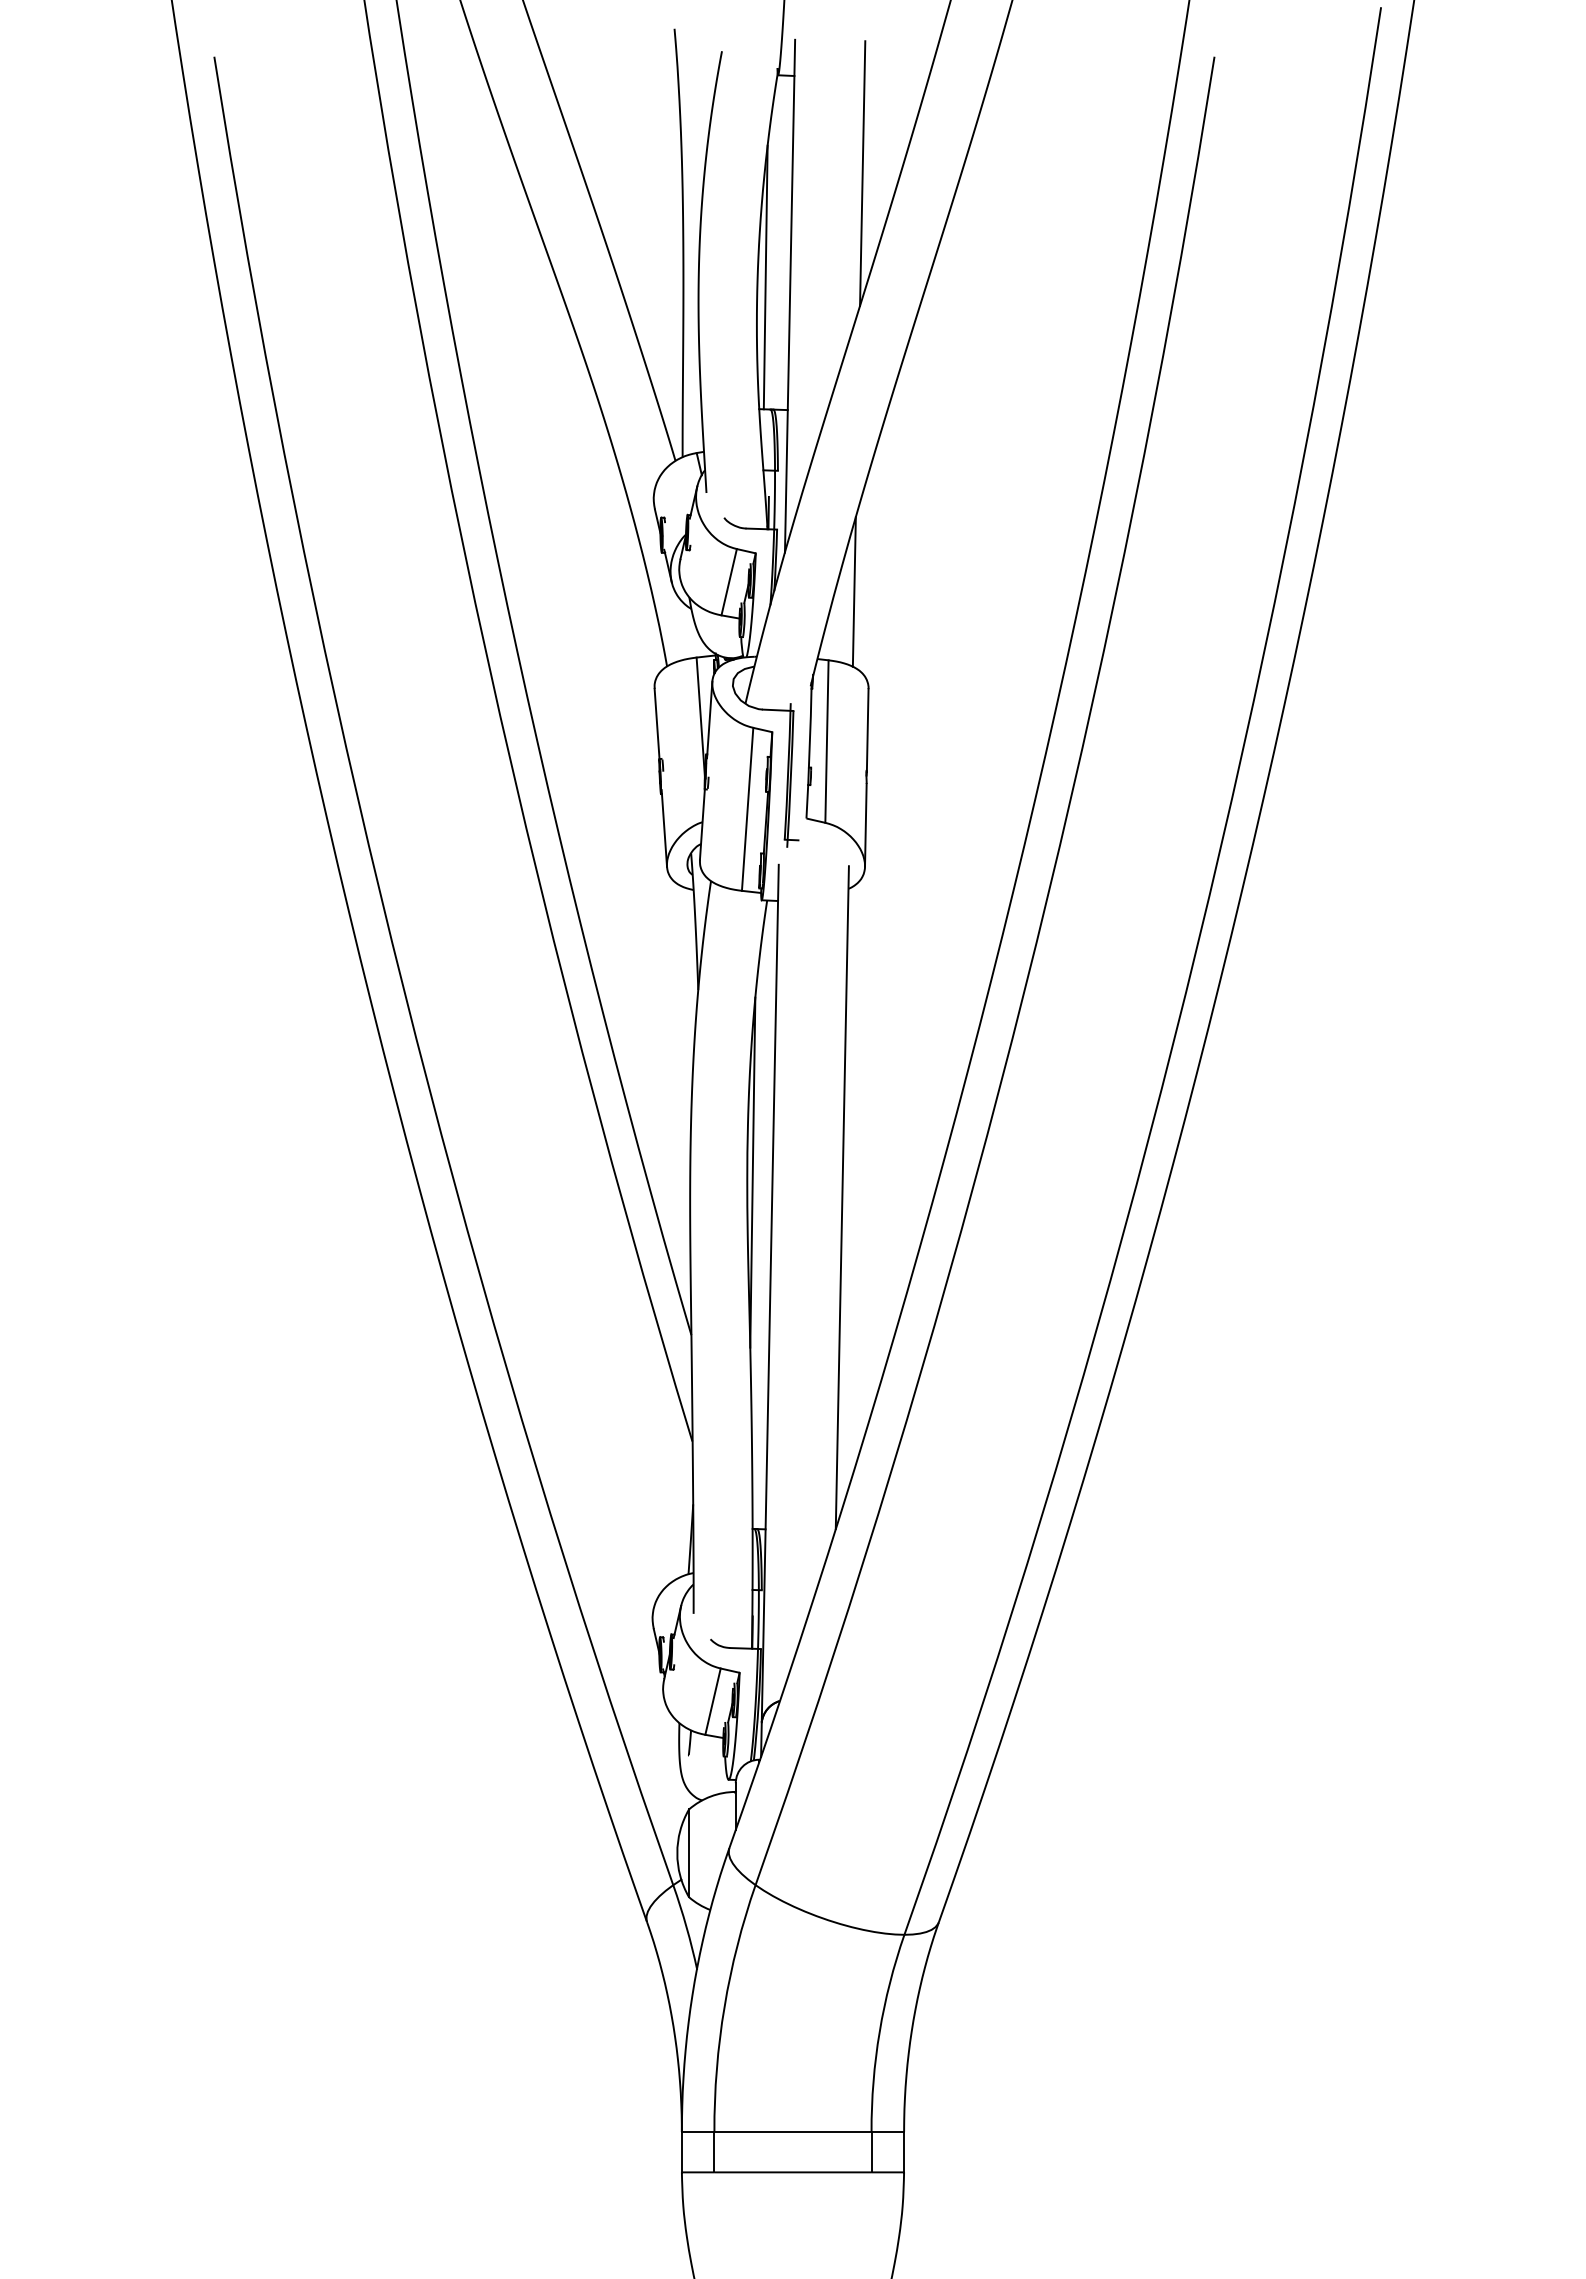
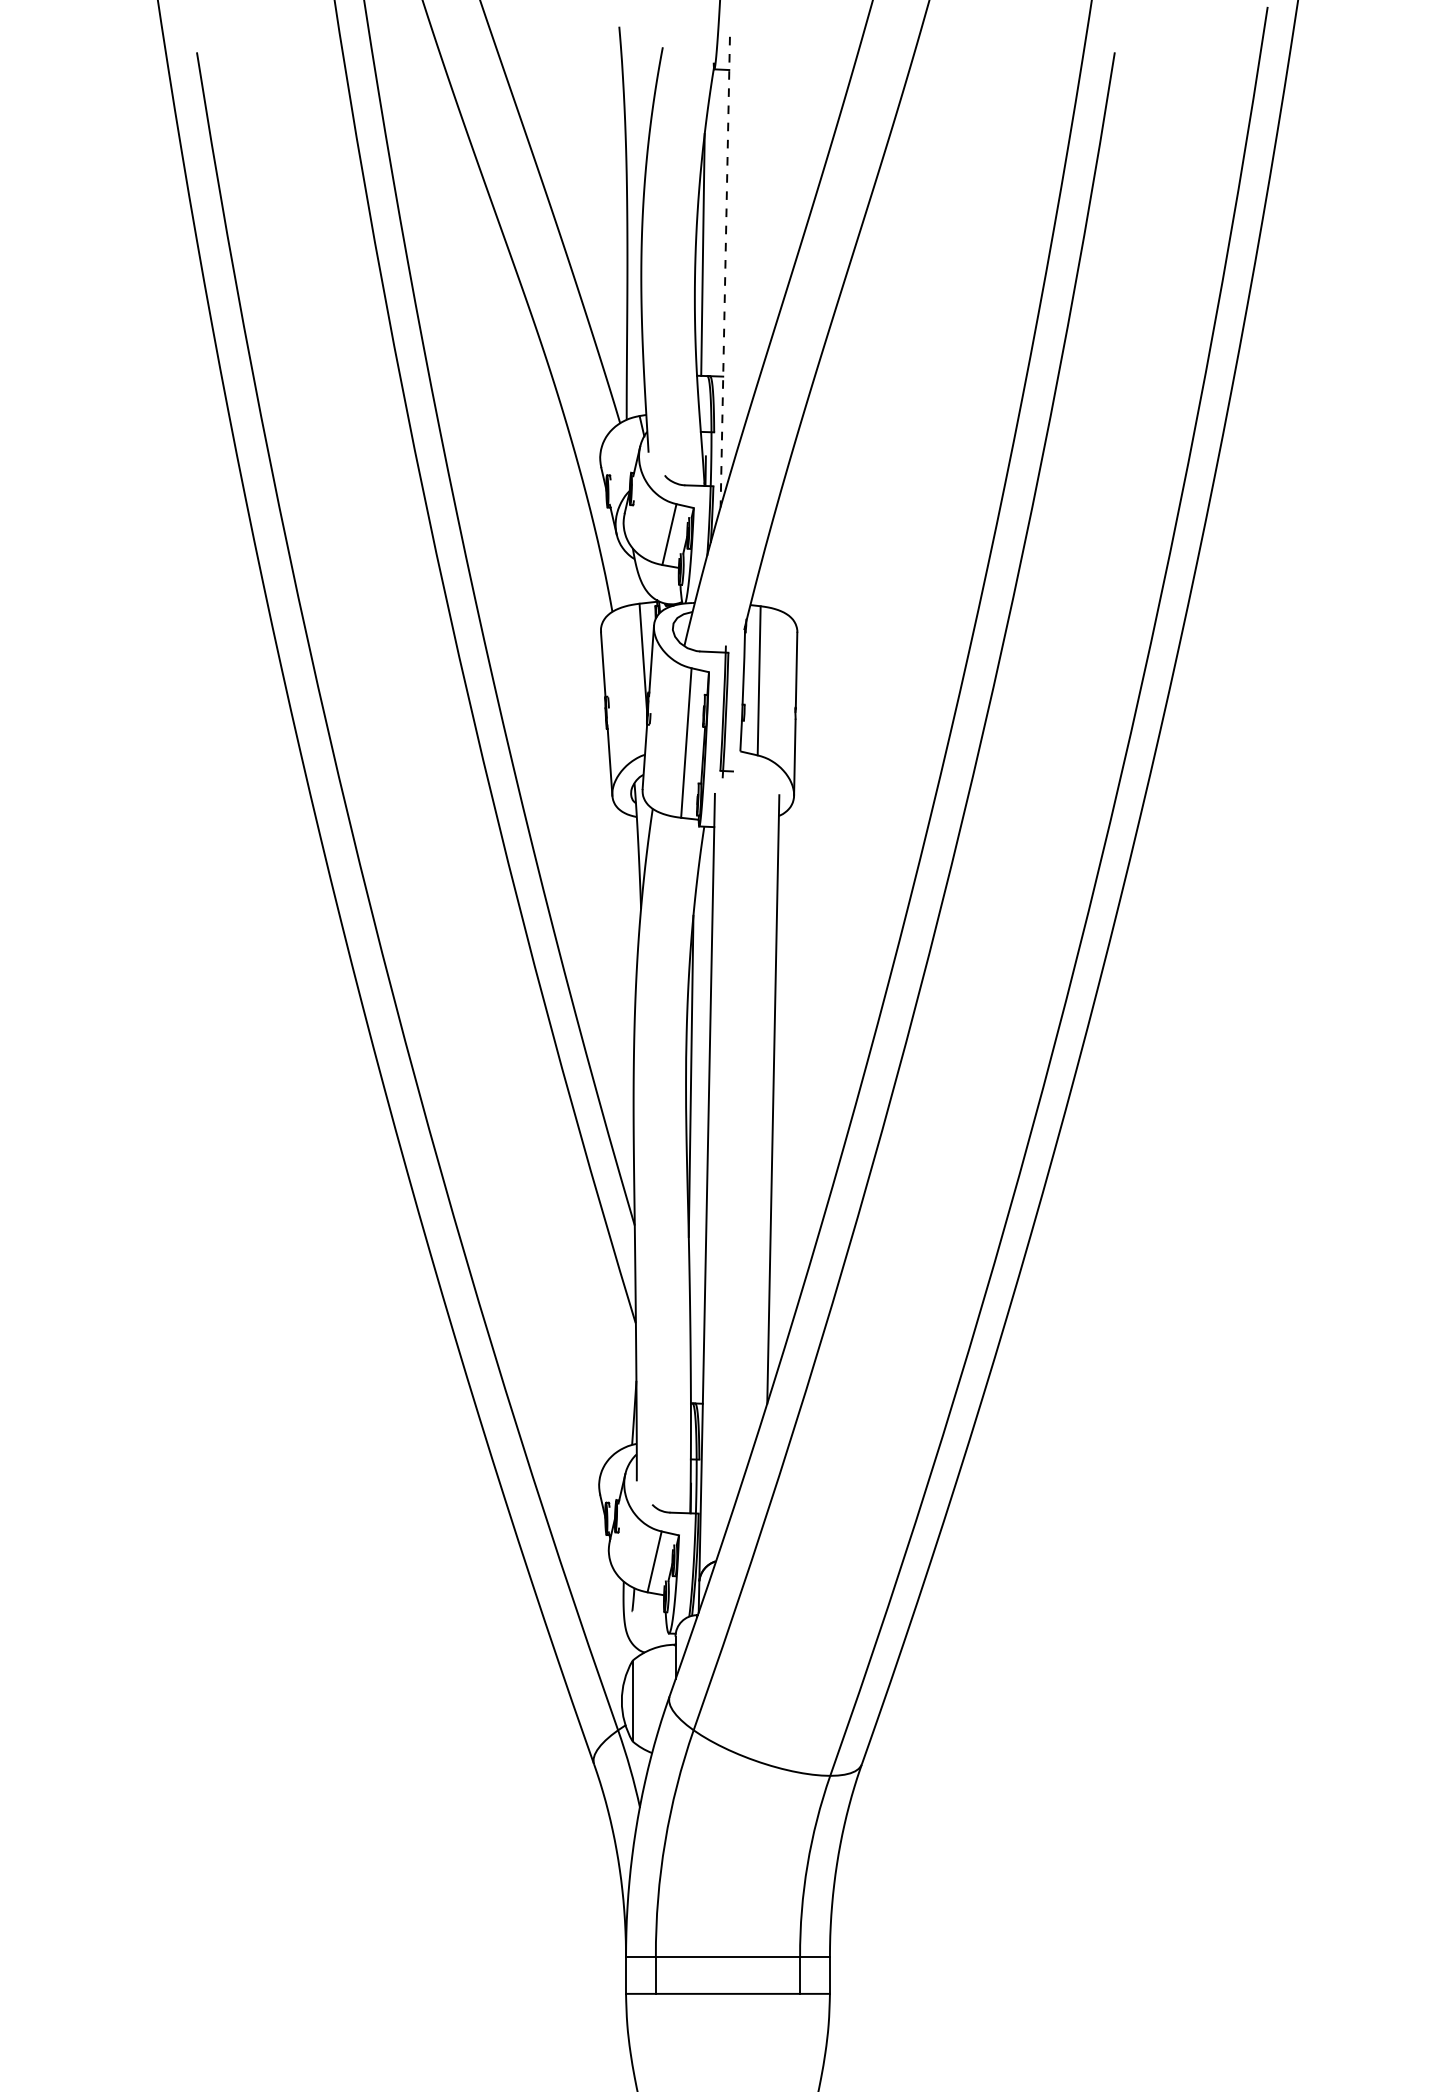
line: (862, 173) -> (791, 159), removed
line: (790, 296) -> (725, 272), solid -> dashed
line: (853, 591) -> (783, 543), removed

